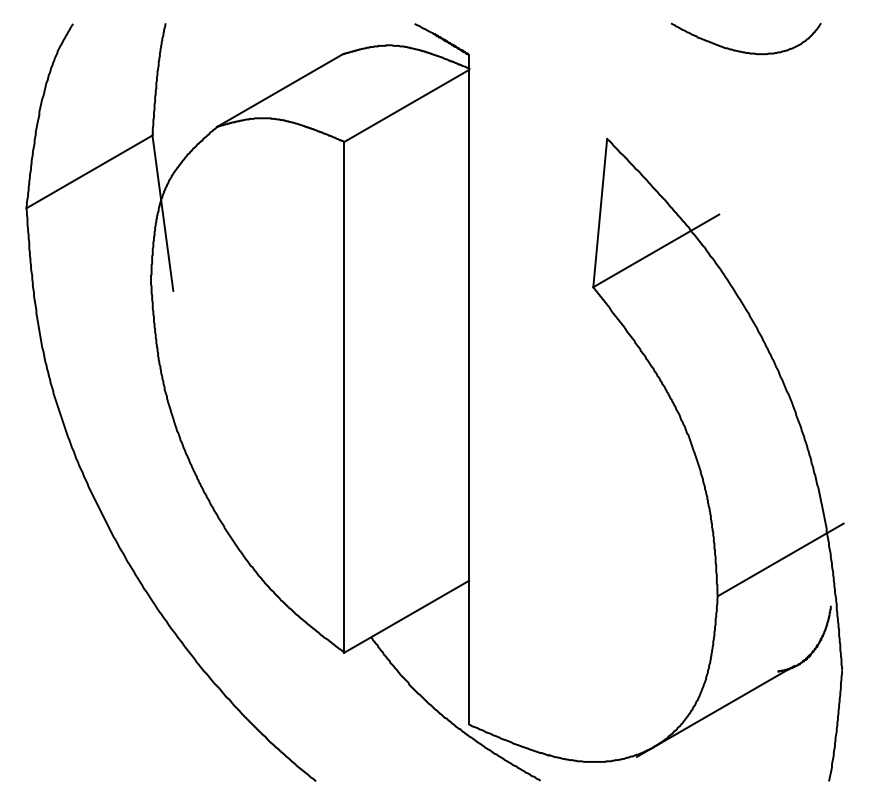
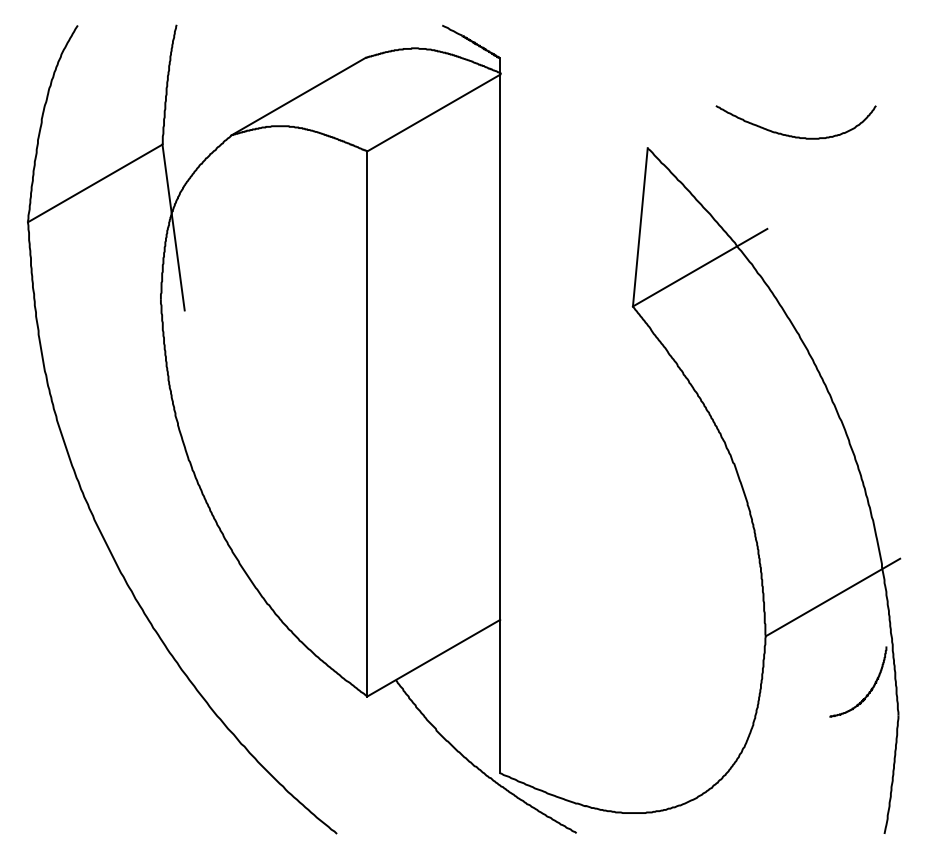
curve: (742, 51) -> (792, 135), moved
line: (715, 710) -> (763, 758), removed

